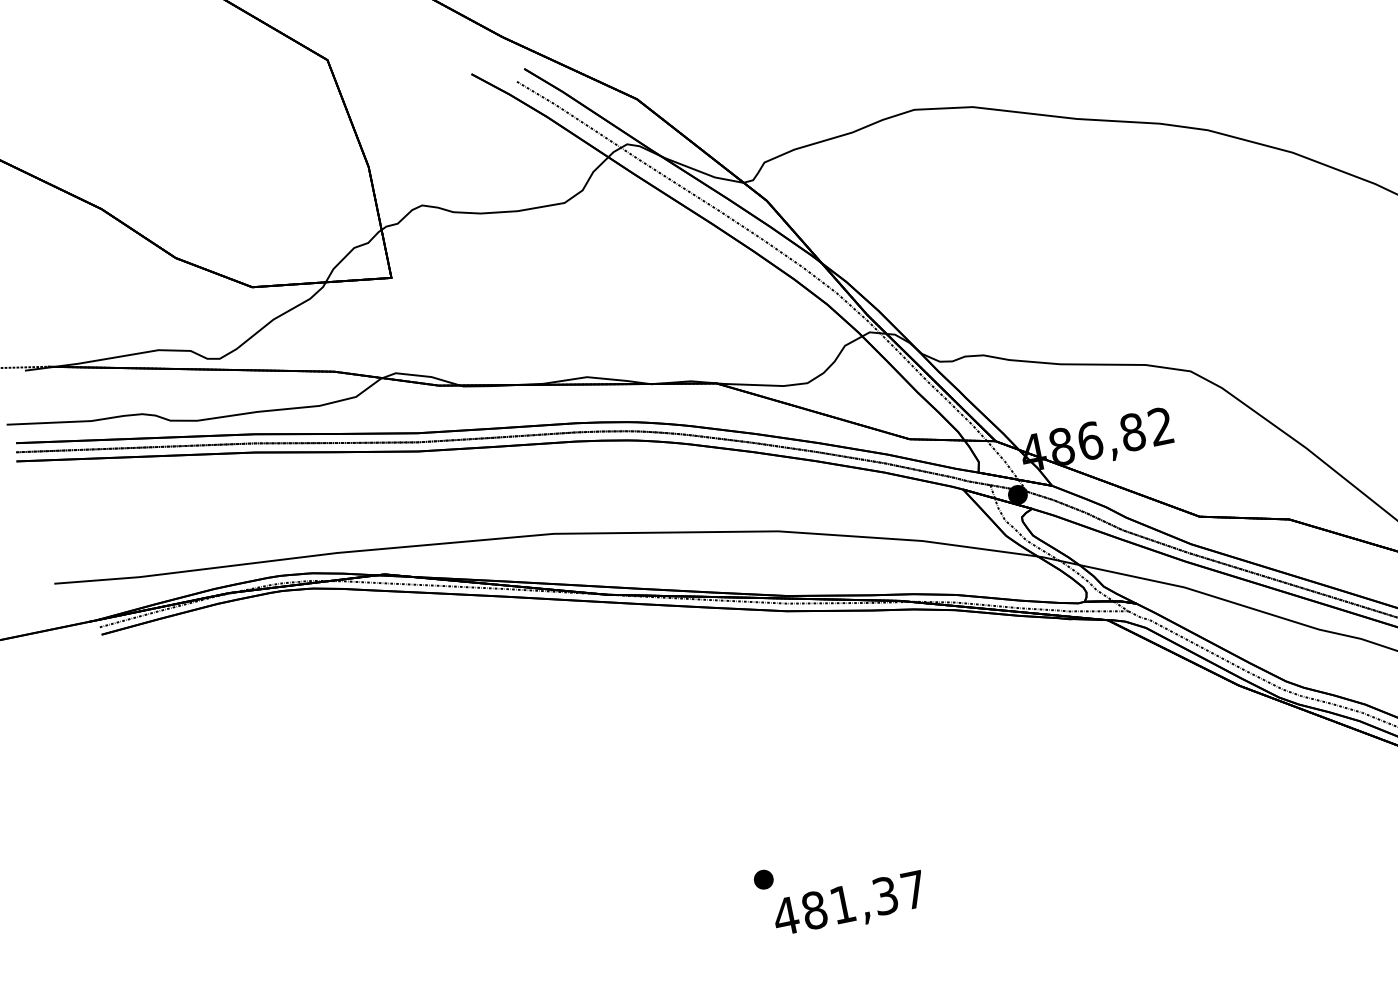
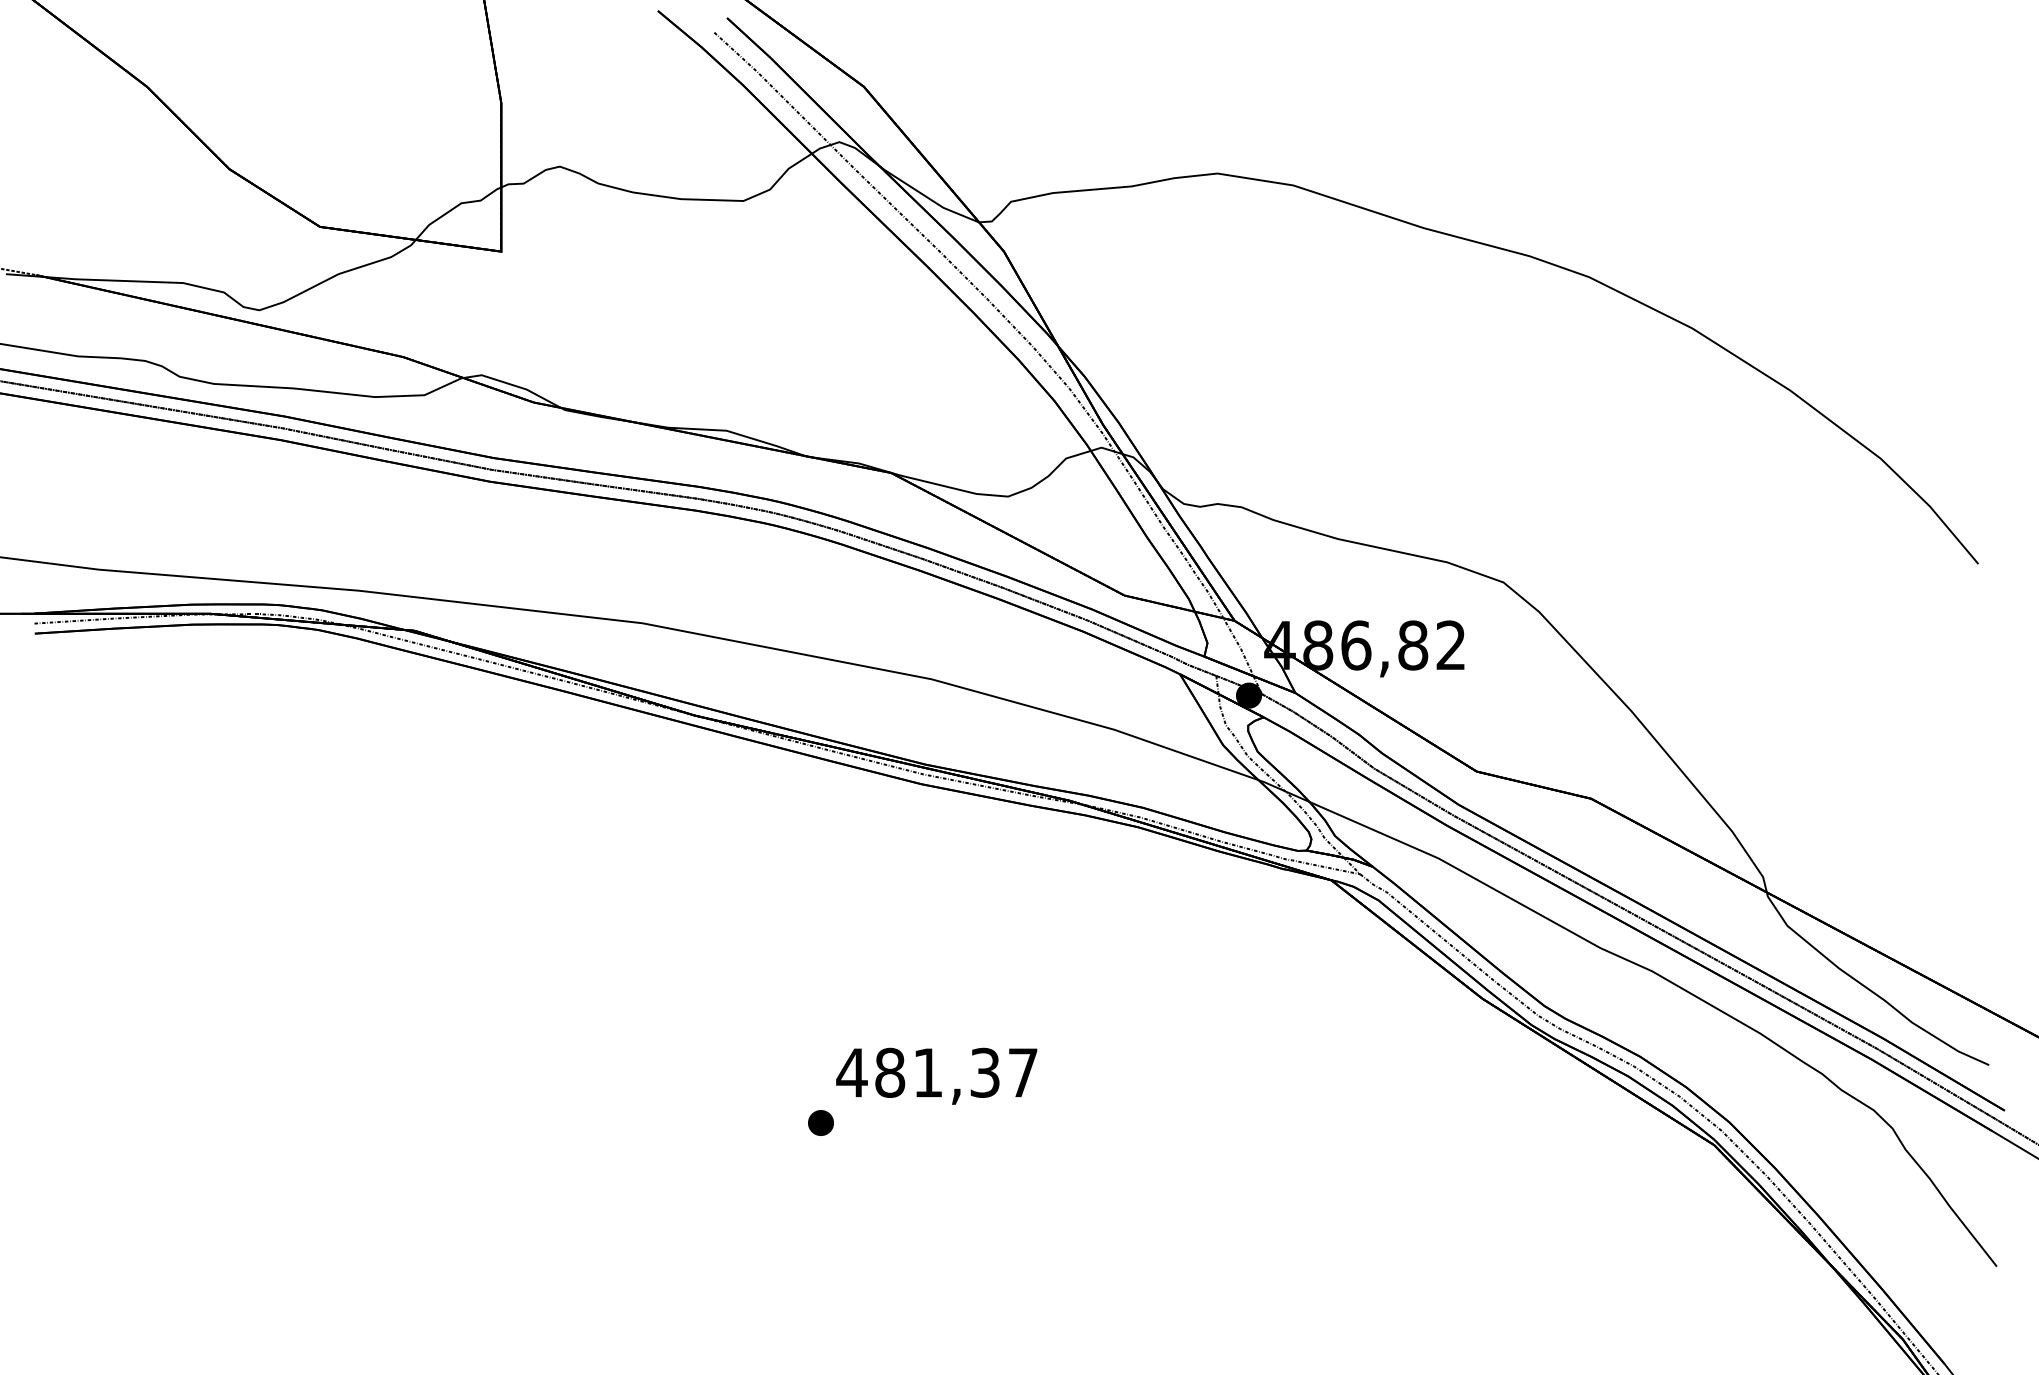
text: (849, 905) -> (936, 1075), moved

